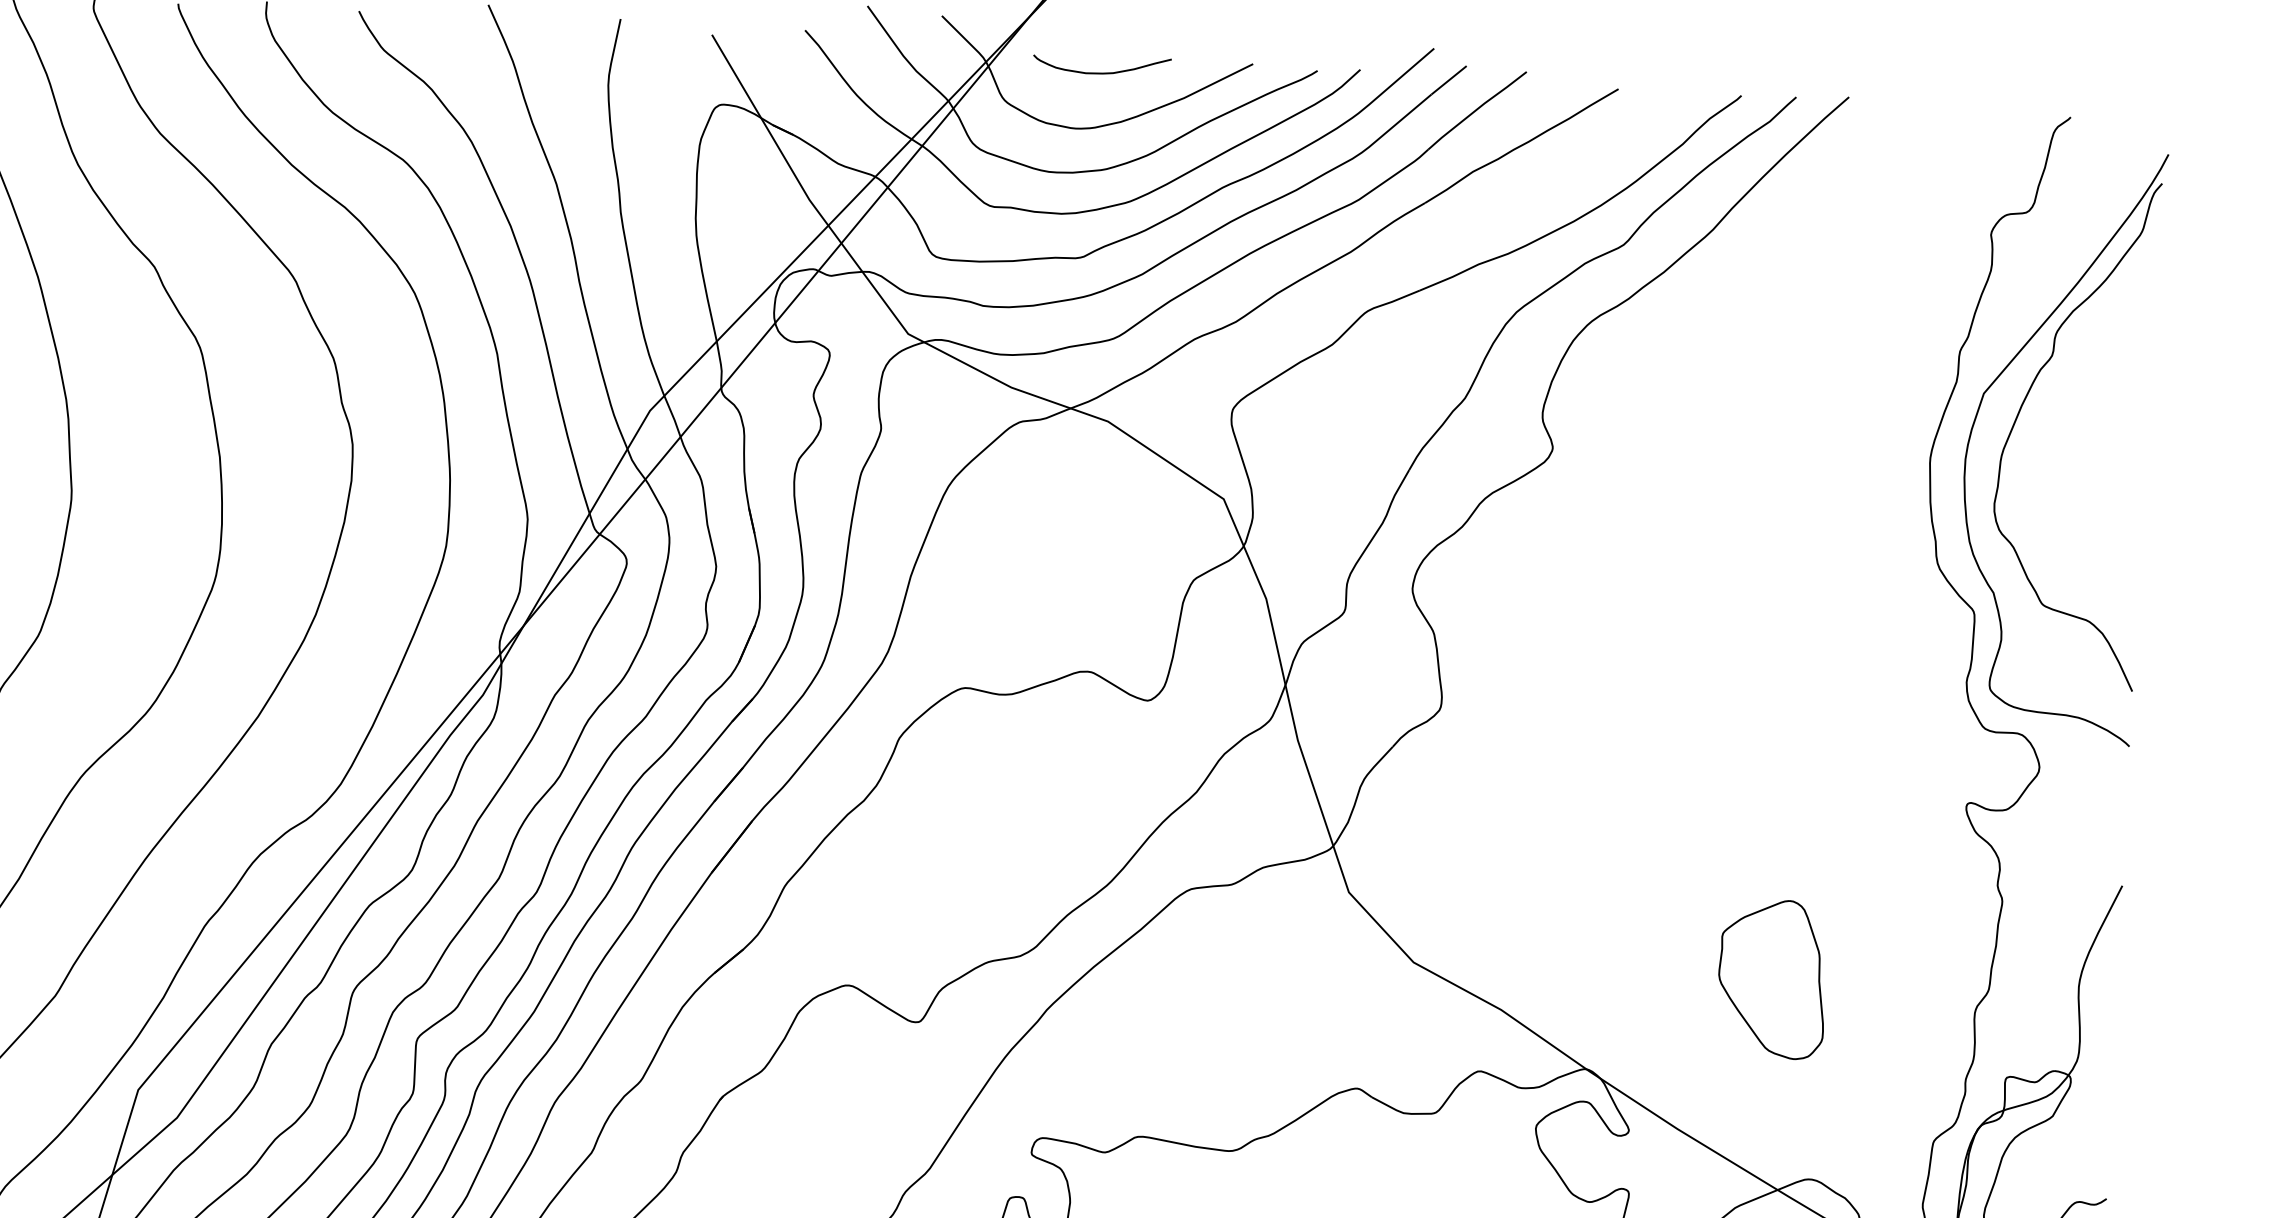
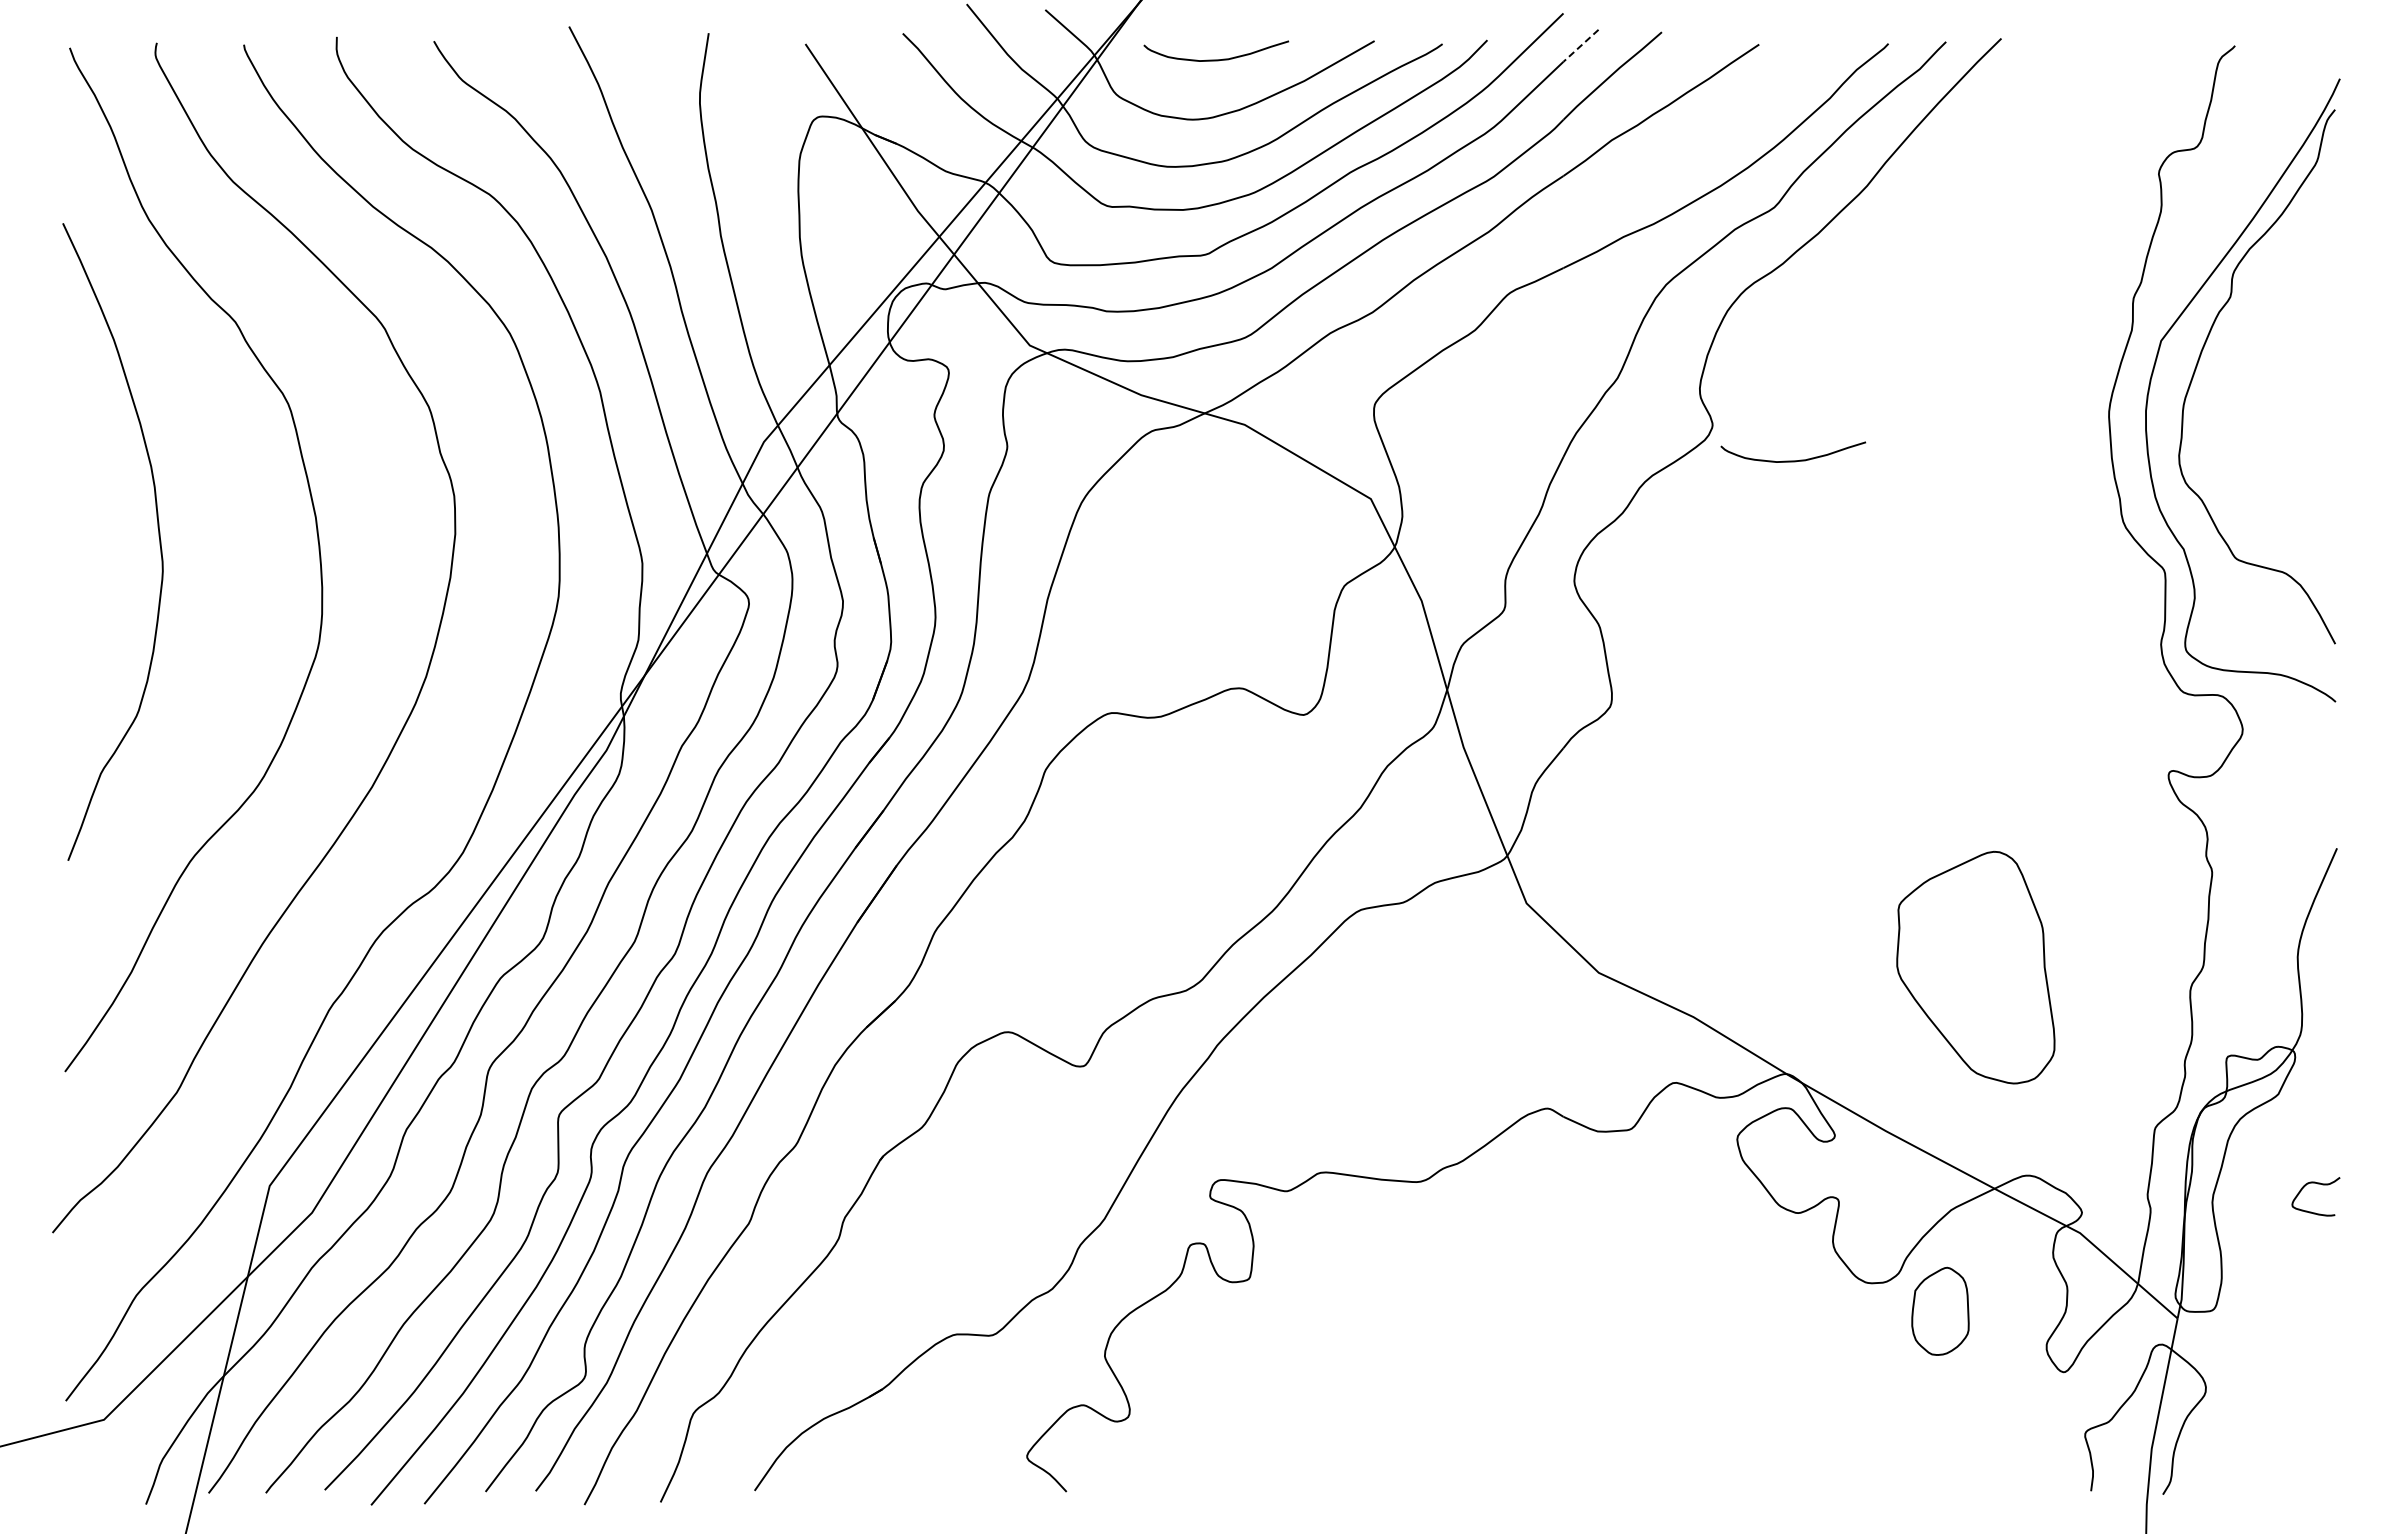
line: (1449, 80) -> (1581, 45), solid -> dashed
curve: (1627, 486) -> (1793, 460), added
part: (1772, 978) -> (1976, 967), size x1.4

